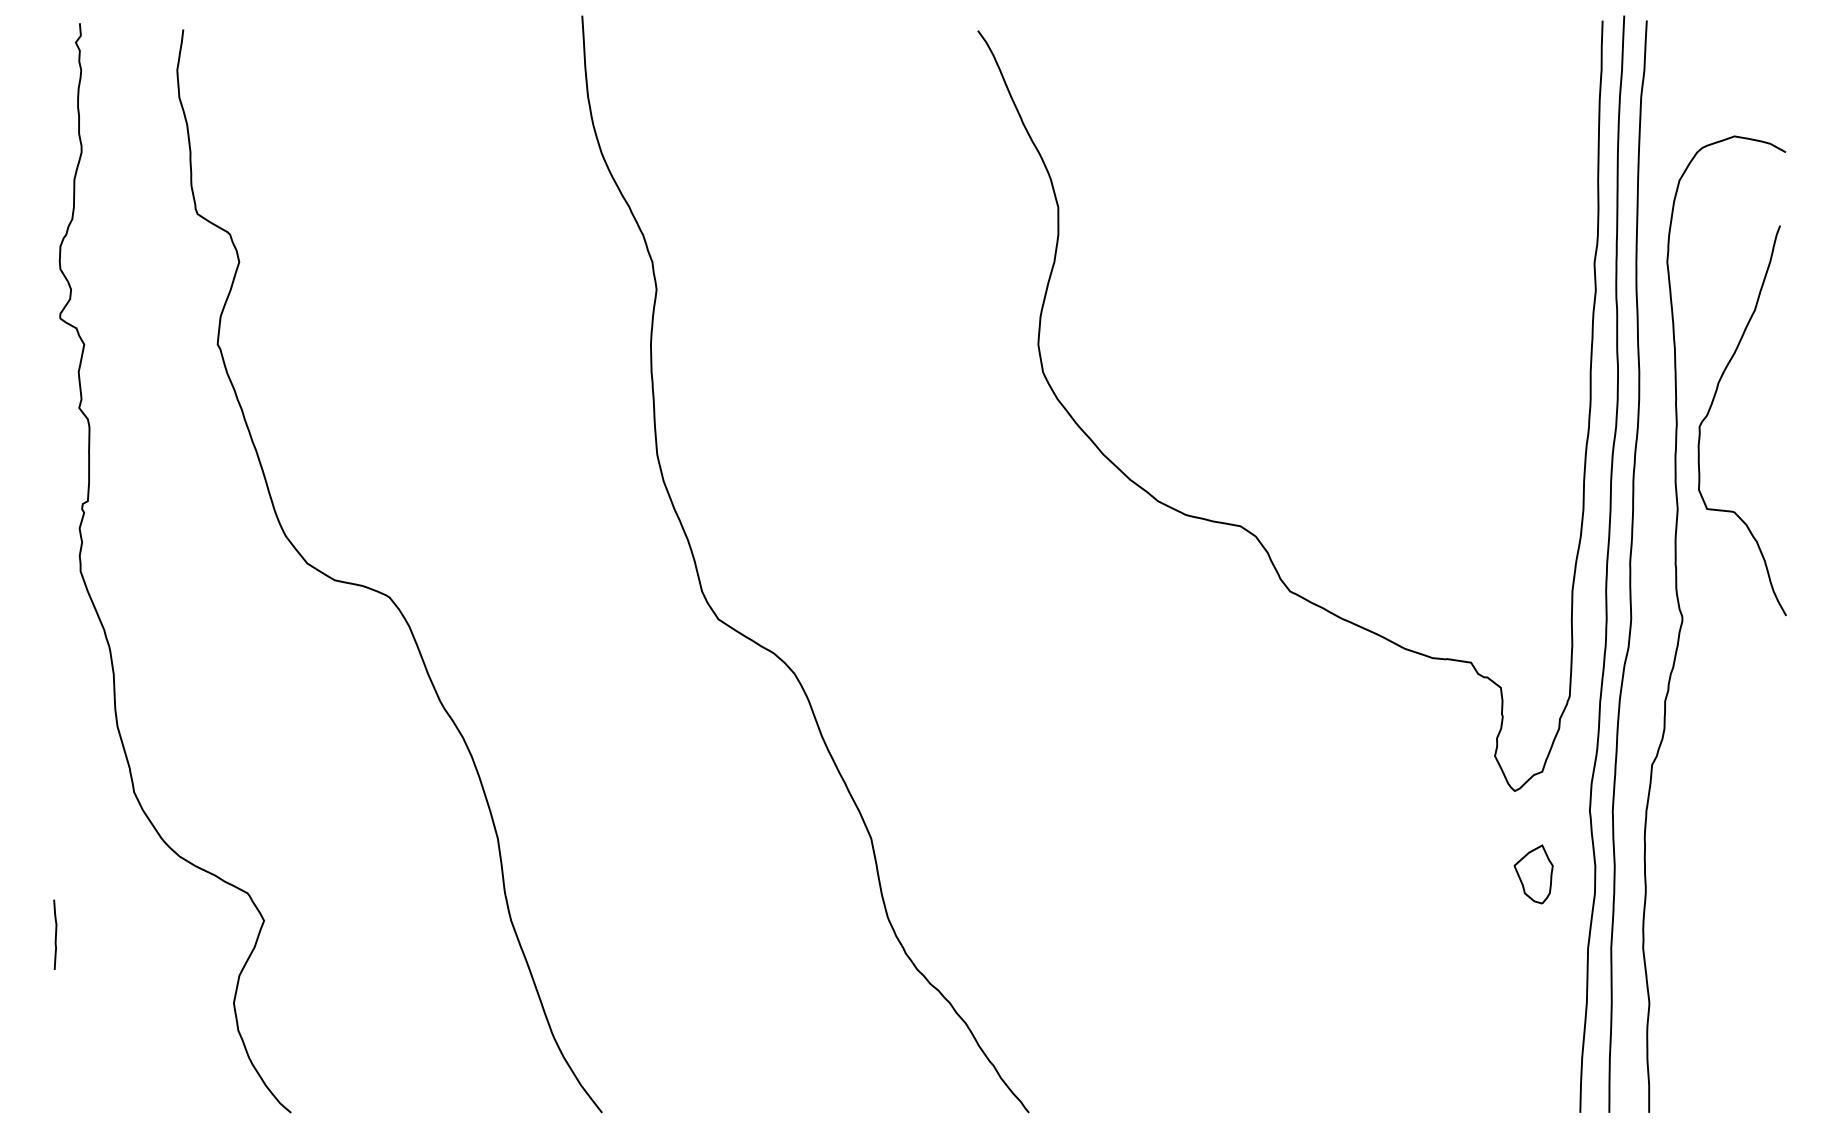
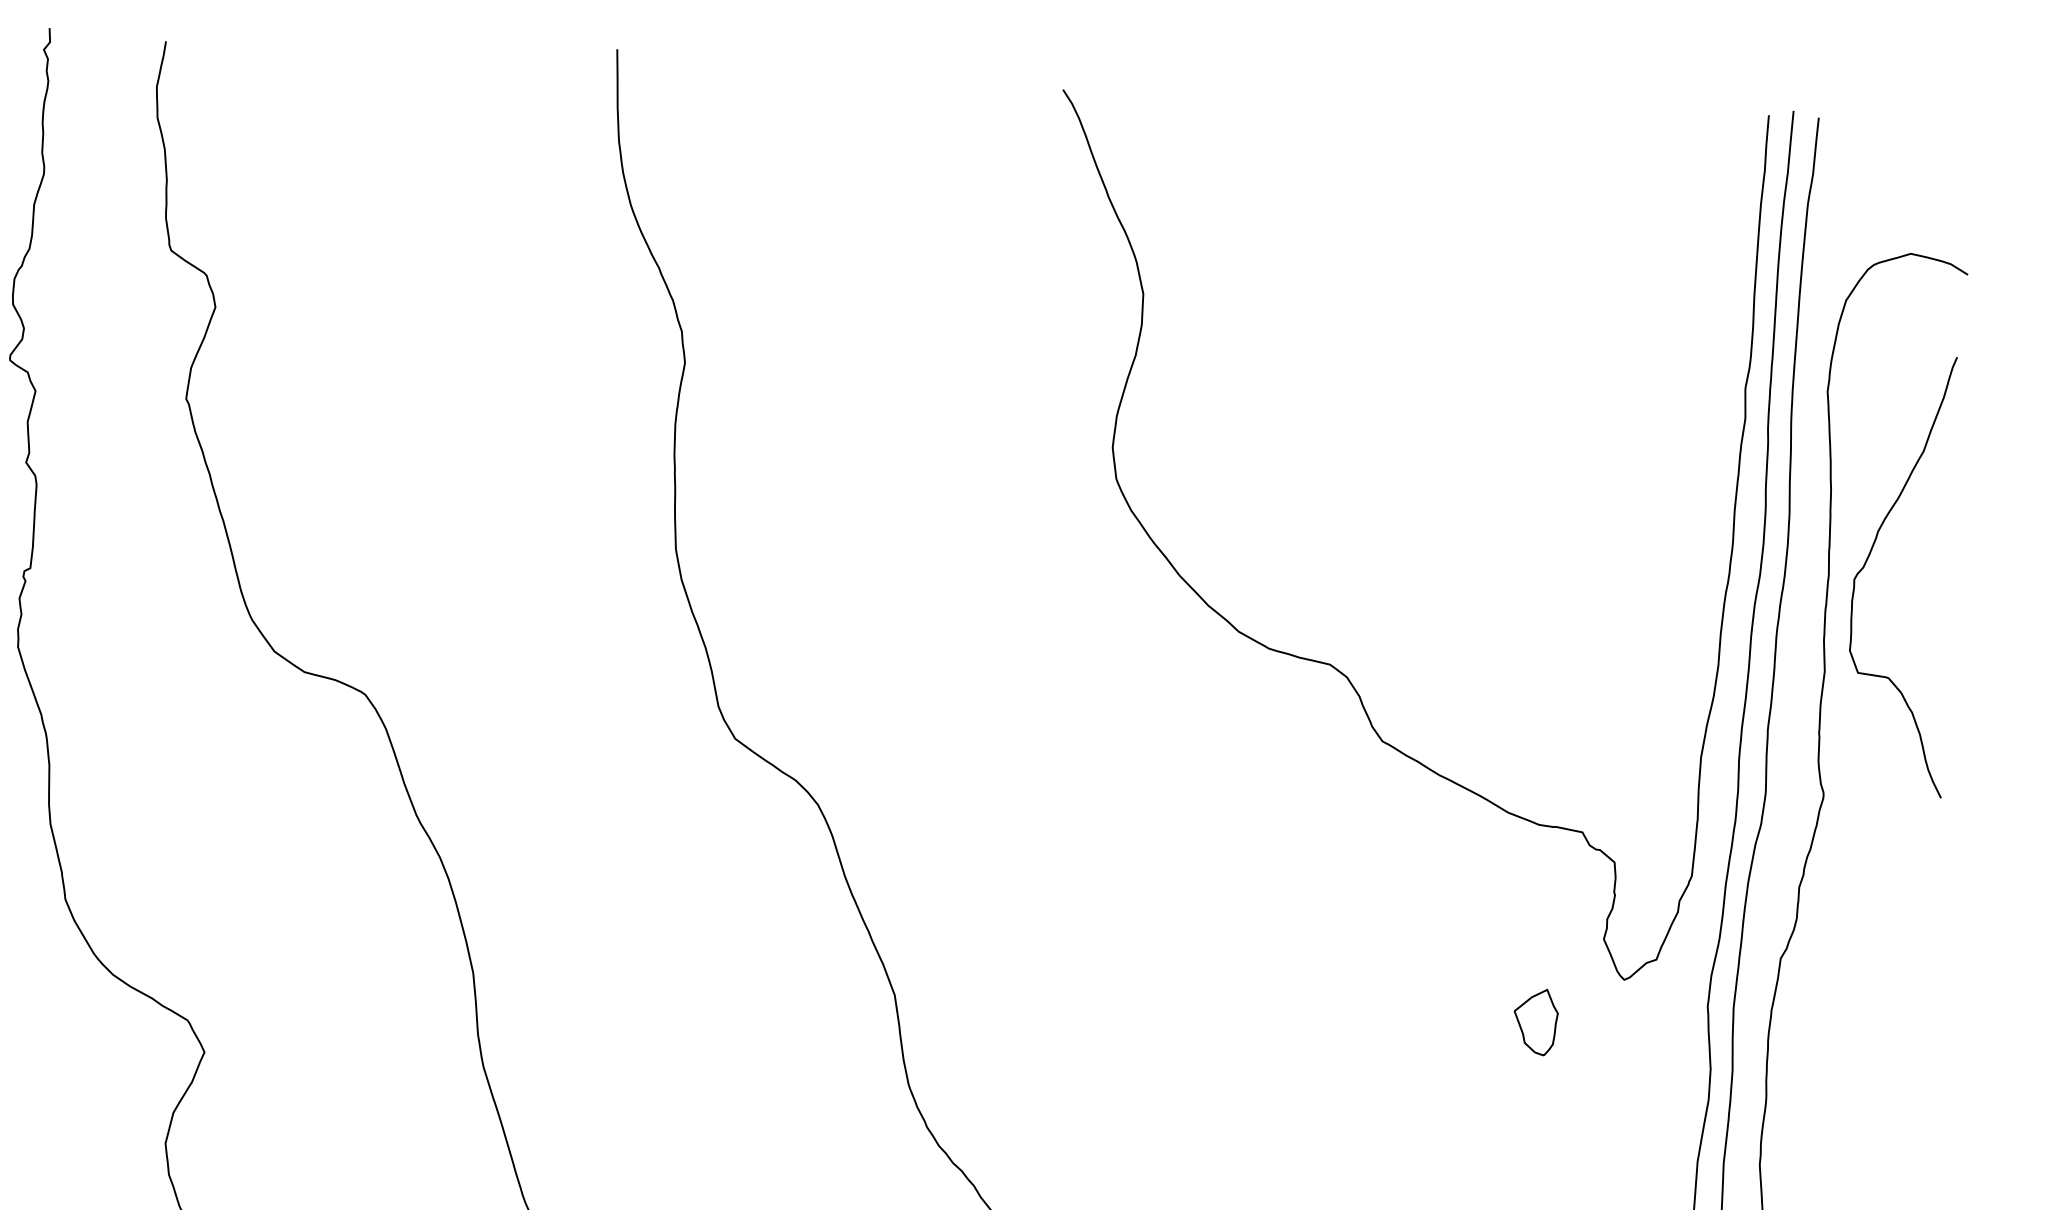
part: (1533, 874) -> (1535, 1022), moved

